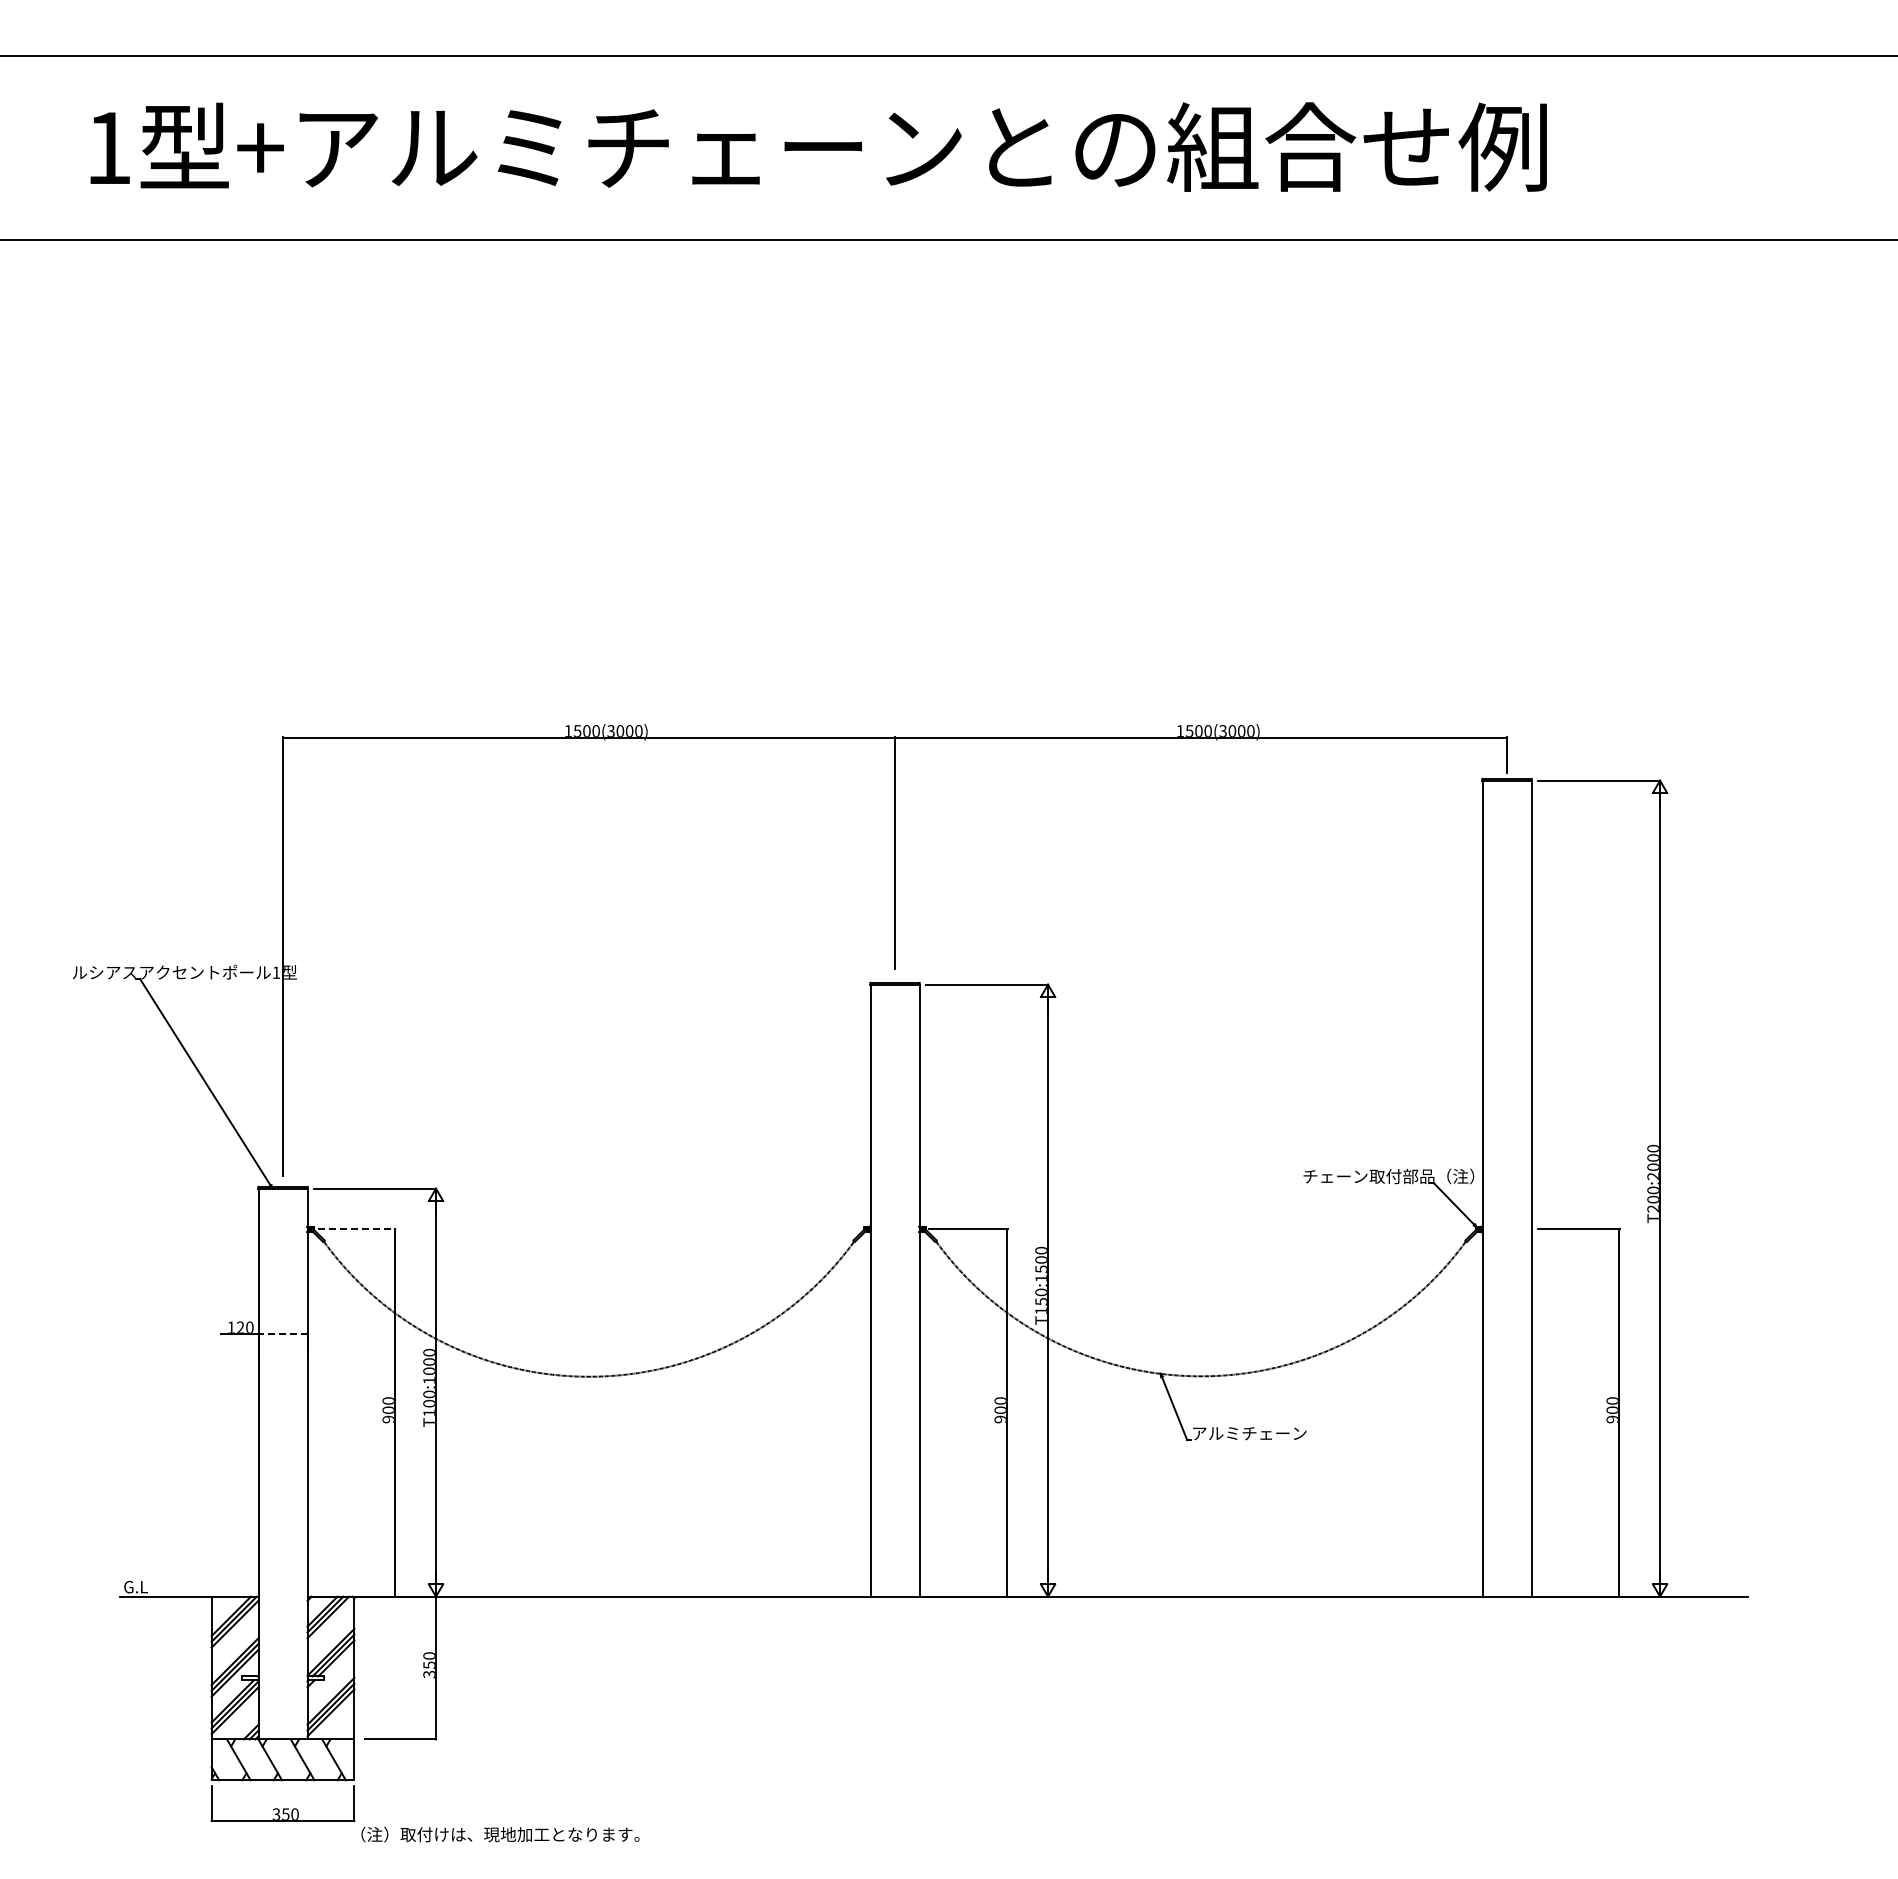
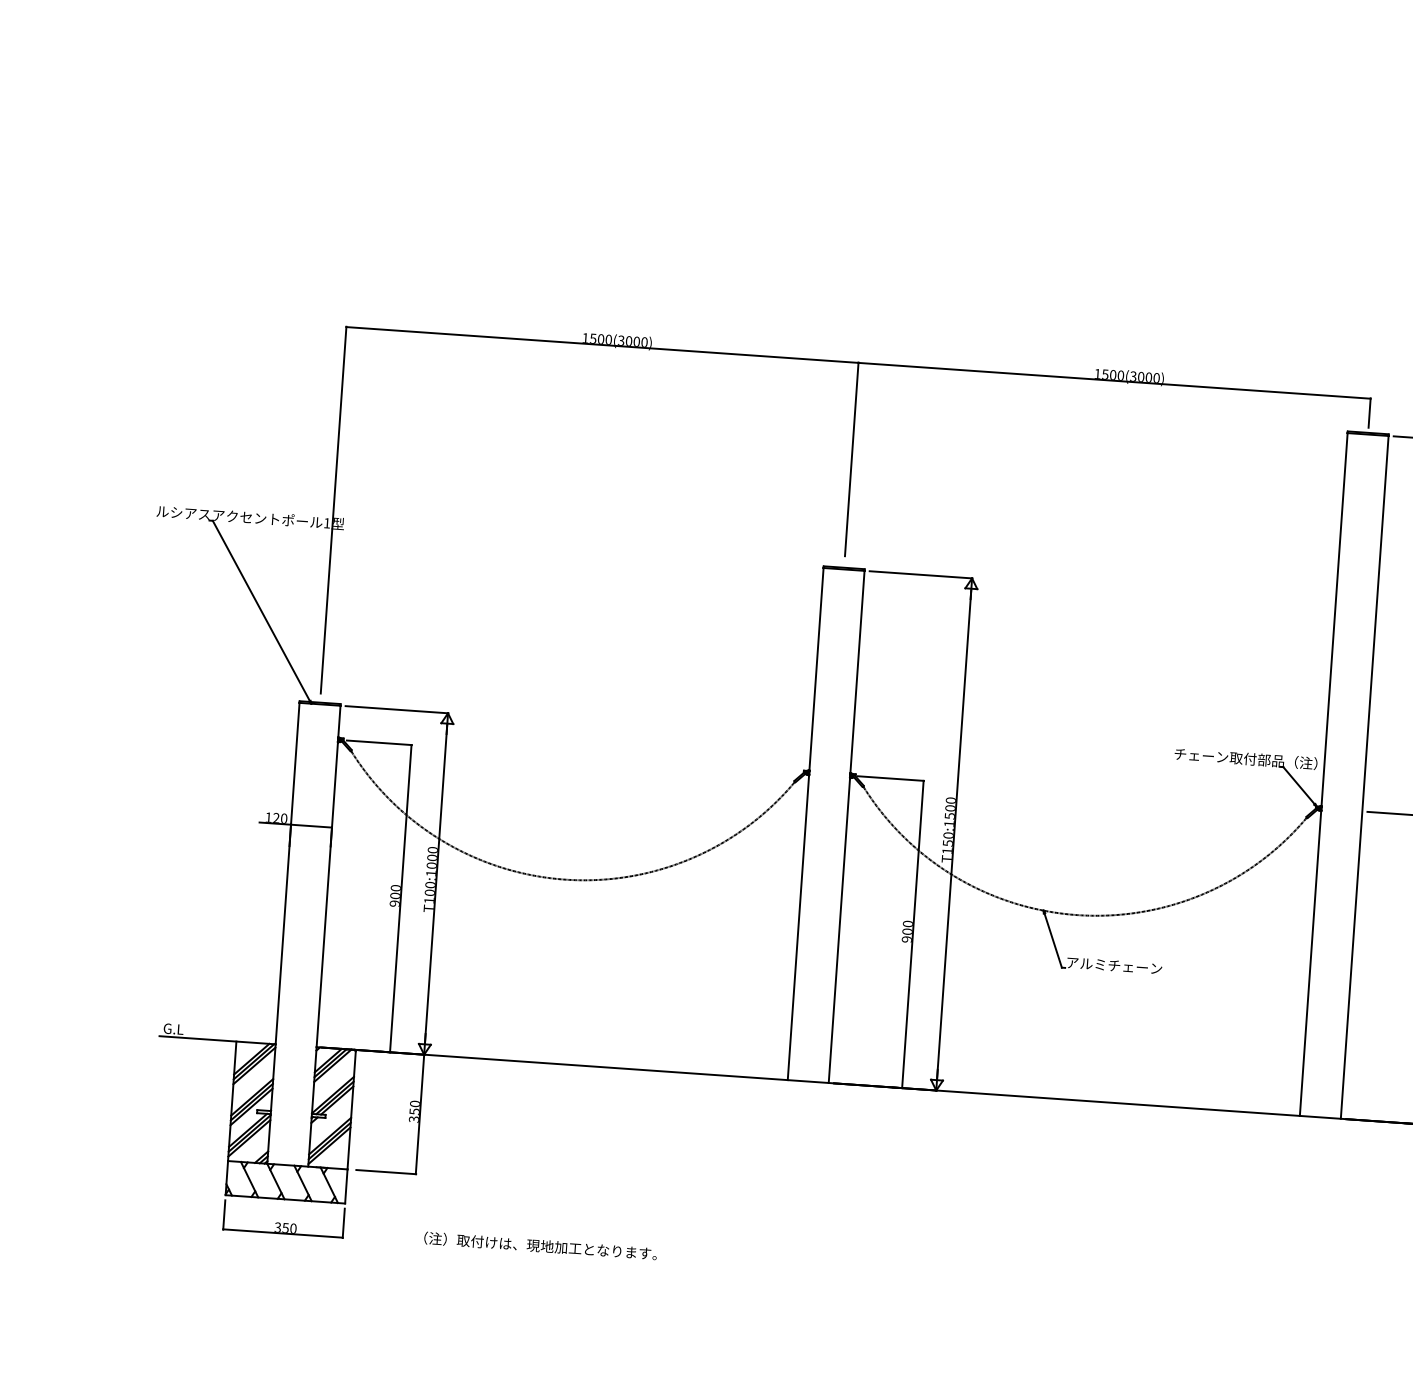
line: (356, 1229) -> (379, 742), dashed -> solid
line: (282, 1334) -> (311, 826), dashed -> solid
text: (500, 1834) -> (540, 1246), moved

